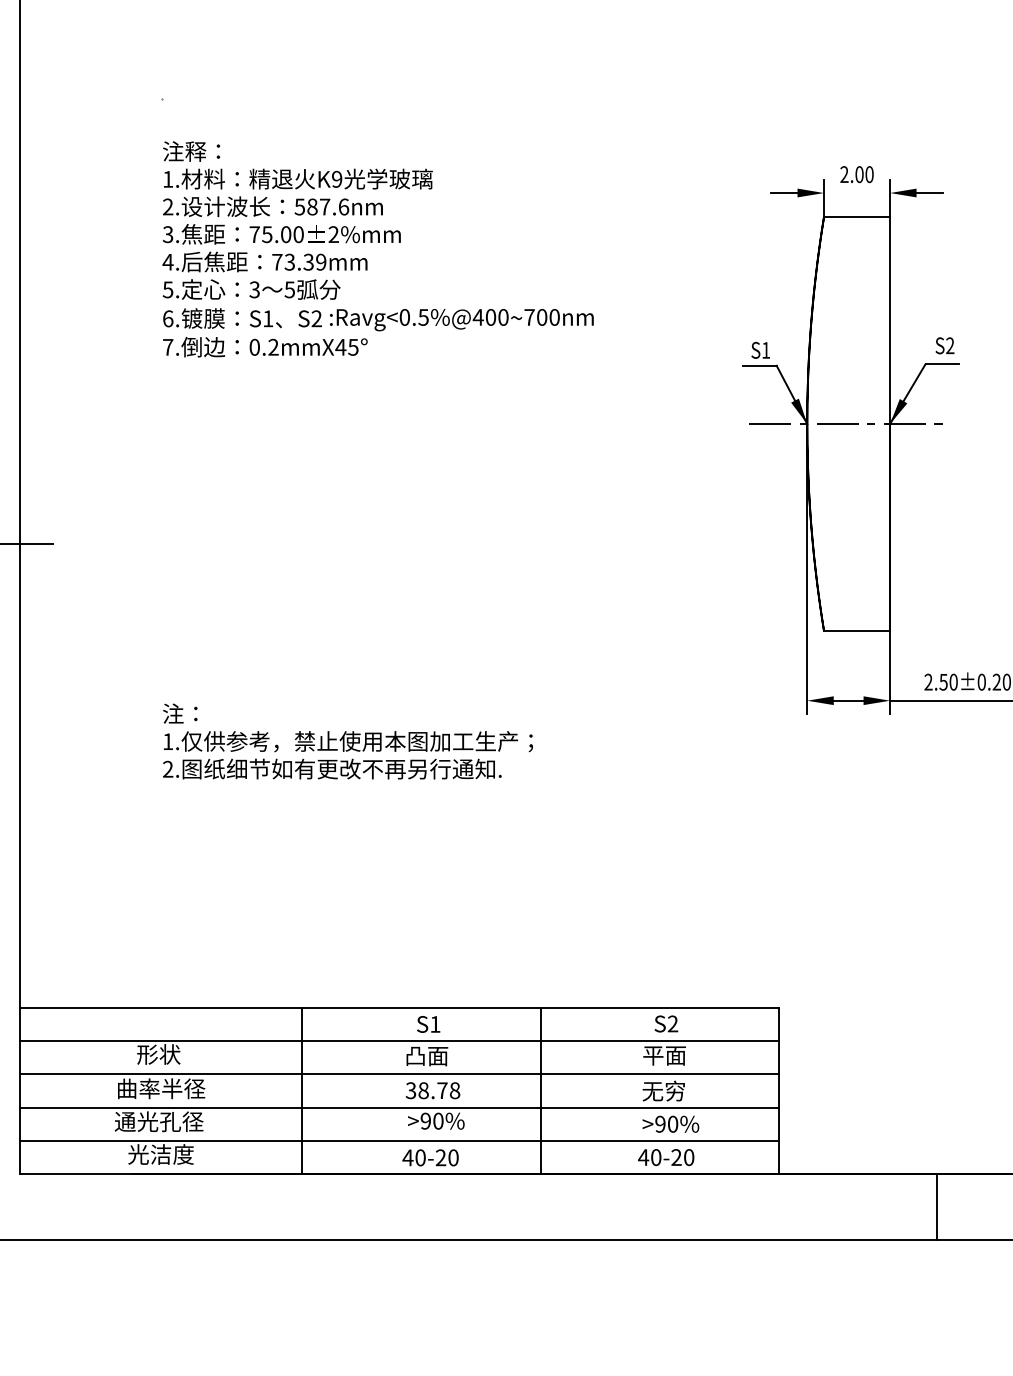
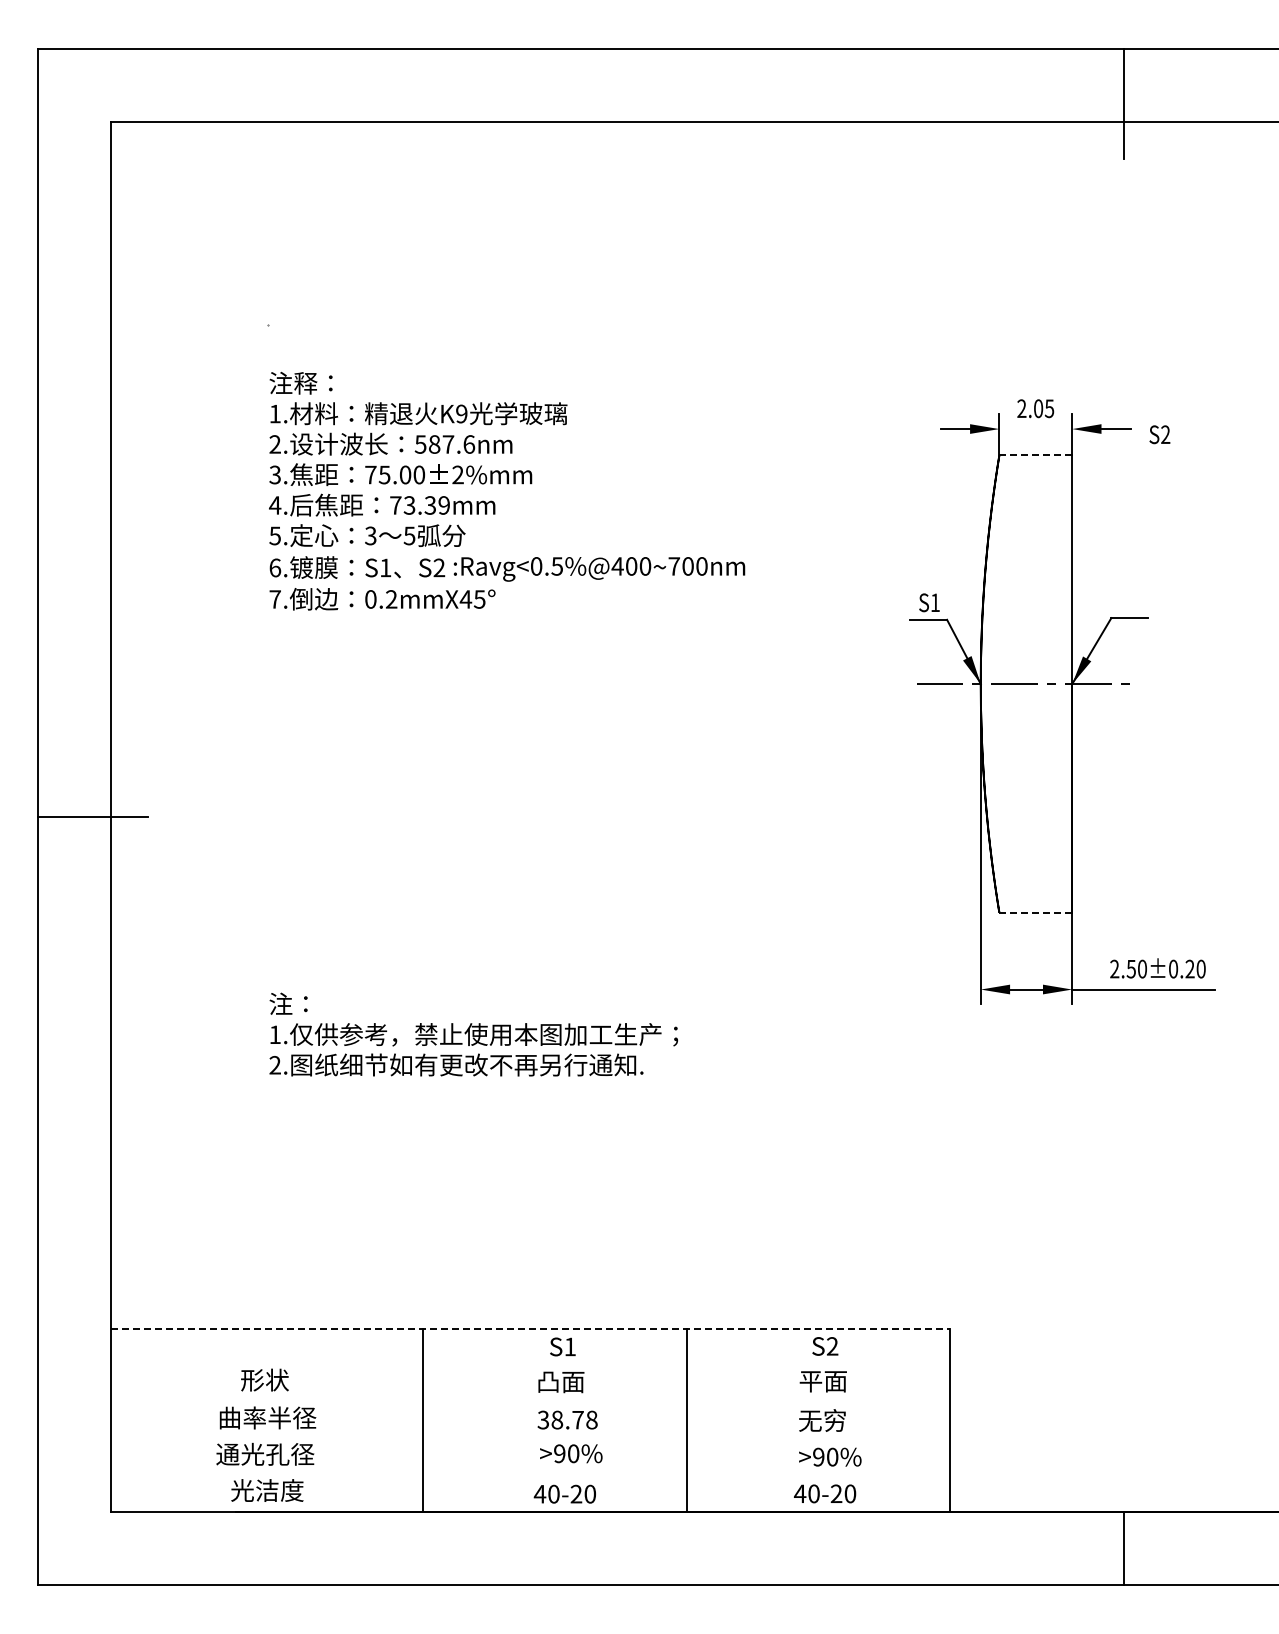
text: (869, 174) -> (1049, 408), 2.00 -> 2.05
line: (856, 216) -> (1035, 455), solid -> dashed
text: (944, 345) -> (1159, 434), moved
line: (857, 630) -> (1036, 912), solid -> dashed
line: (400, 1007) -> (531, 1328), solid -> dashed
line: (399, 1041) -> (530, 1365), removed
line: (399, 1074) -> (530, 1402), removed
line: (399, 1107) -> (530, 1438), removed
line: (399, 1140) -> (530, 1475), removed

